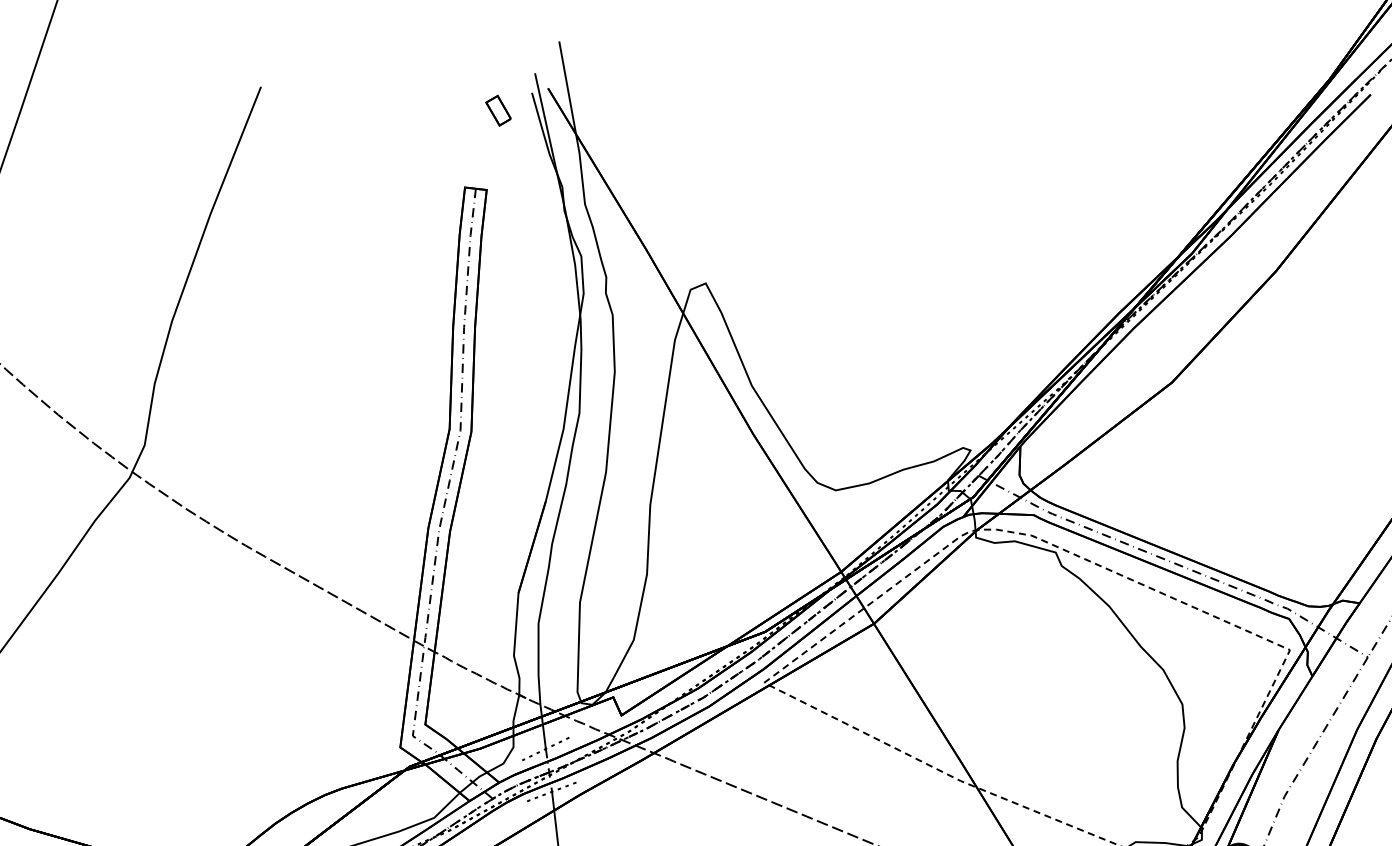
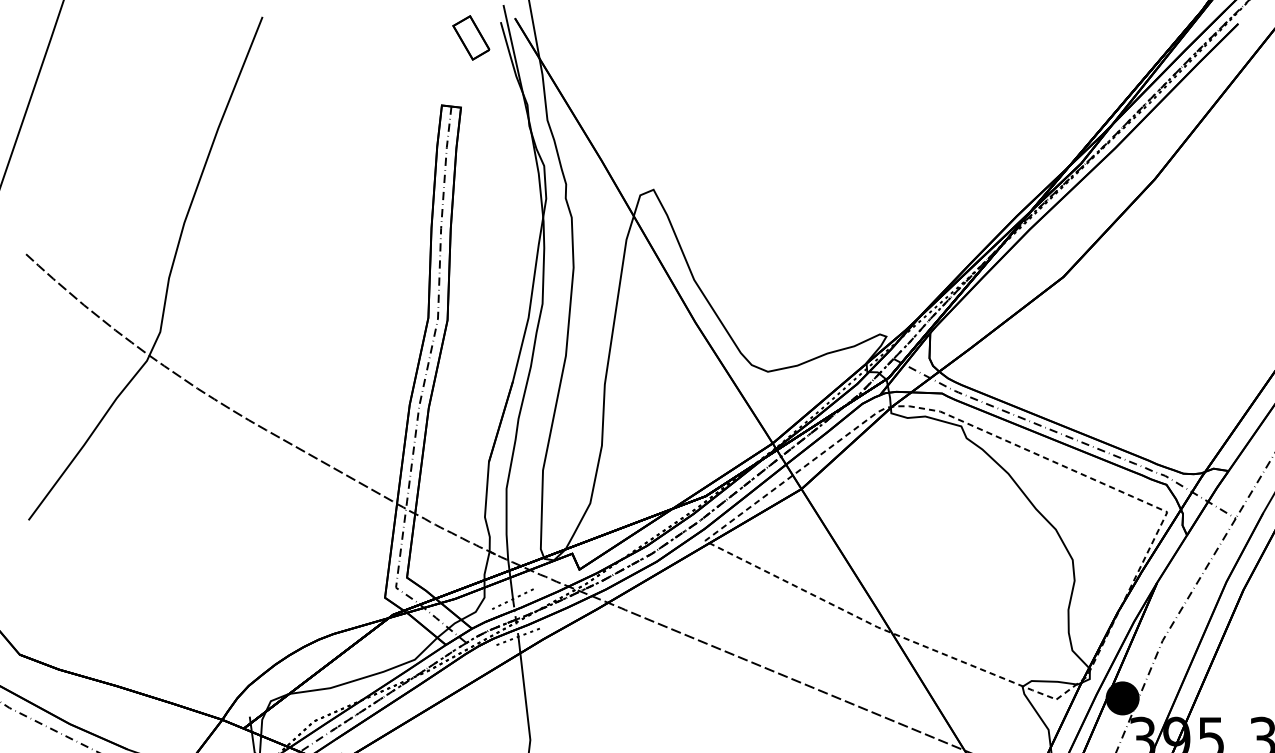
part: (498, 110) -> (471, 37), size x1.67

